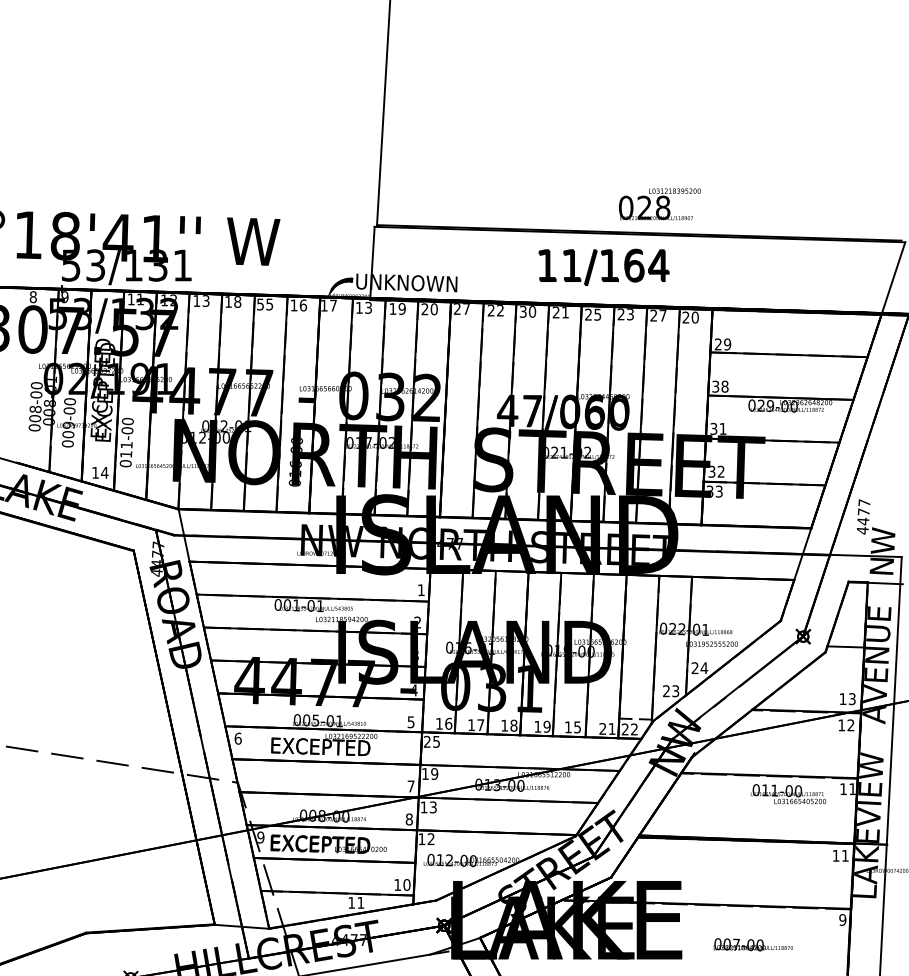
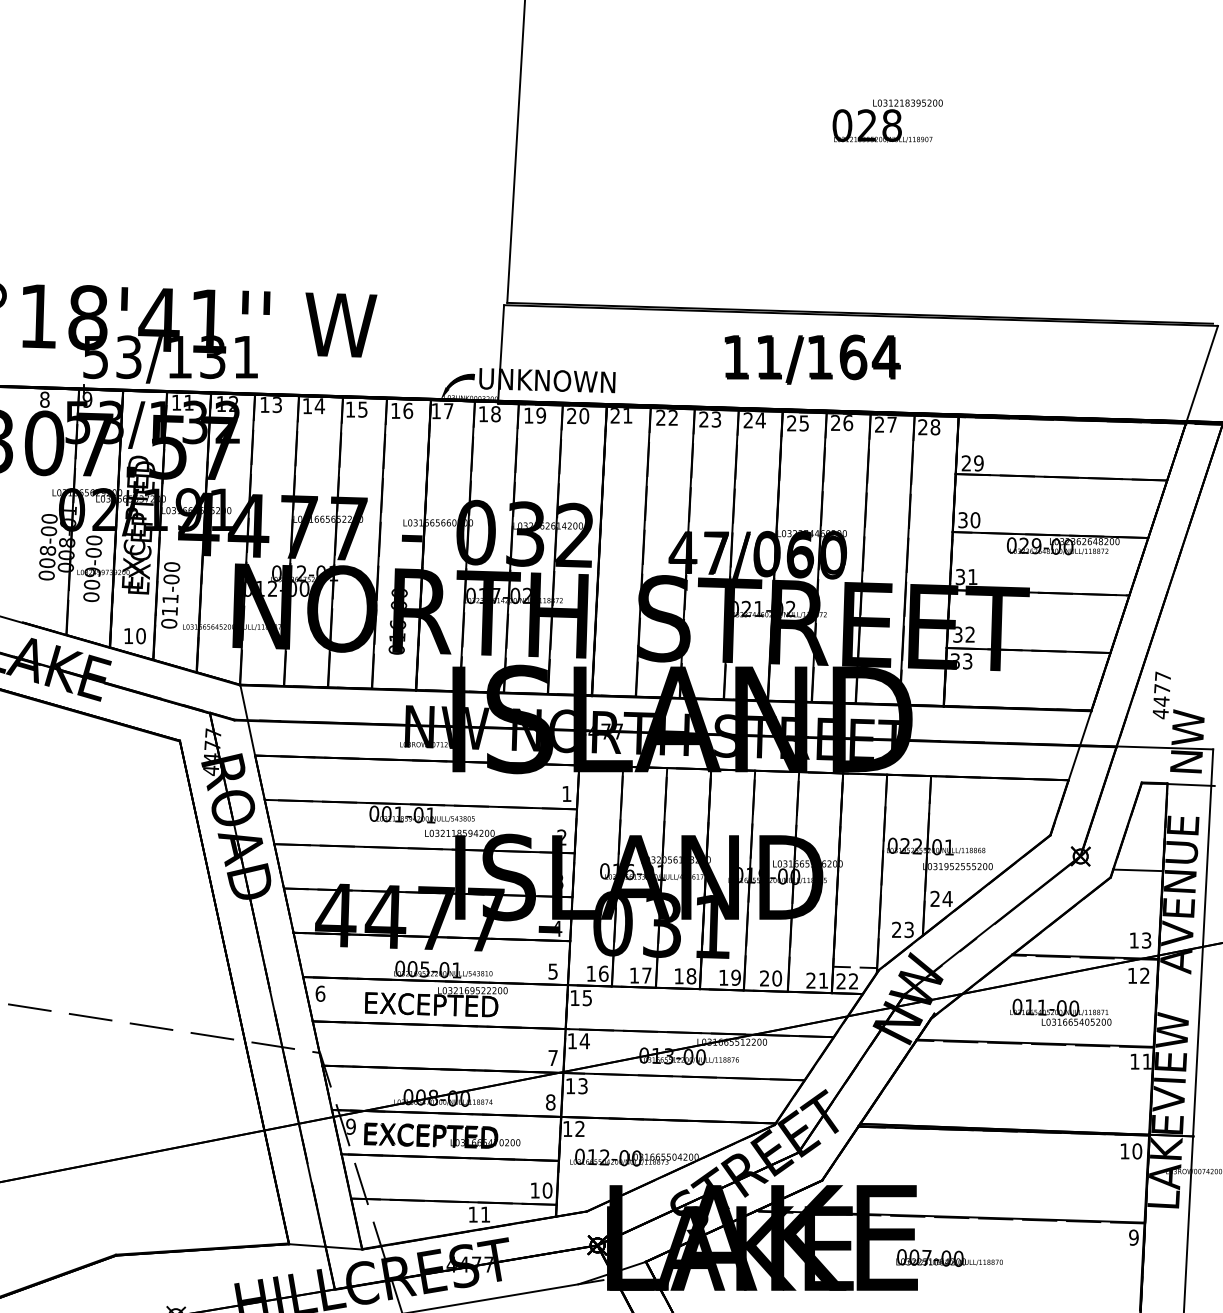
text: (659, 204) -> (887, 120), moved
text: (237, 302) -> (319, 406), 18 -> 14
text: (259, 304) -> (349, 409), 55 -> 15
text: (368, 308) -> (495, 414), 13 -> 18
text: (466, 308) -> (627, 415), 27 -> 21
text: (528, 311) -> (710, 419), 30 -> 23
text: (565, 312) -> (760, 420), 21 -> 24
text: (630, 314) -> (848, 423), 23 -> 26
text: (695, 317) -> (935, 427), 20 -> 28
text: (725, 386) -> (975, 519), 38 -> 30
text: (104, 473) -> (140, 636), 14 -> 10
text: (573, 727) -> (771, 978), 15 -> 20
text: (426, 741) -> (574, 997), 25 -> 15
text: (434, 774) -> (584, 1041), 19 -> 14
text: (788, 793) -> (1060, 1011), moved
text: (845, 855) -> (1137, 1151), 11 -> 10
text: (753, 944) -> (949, 1257), moved

